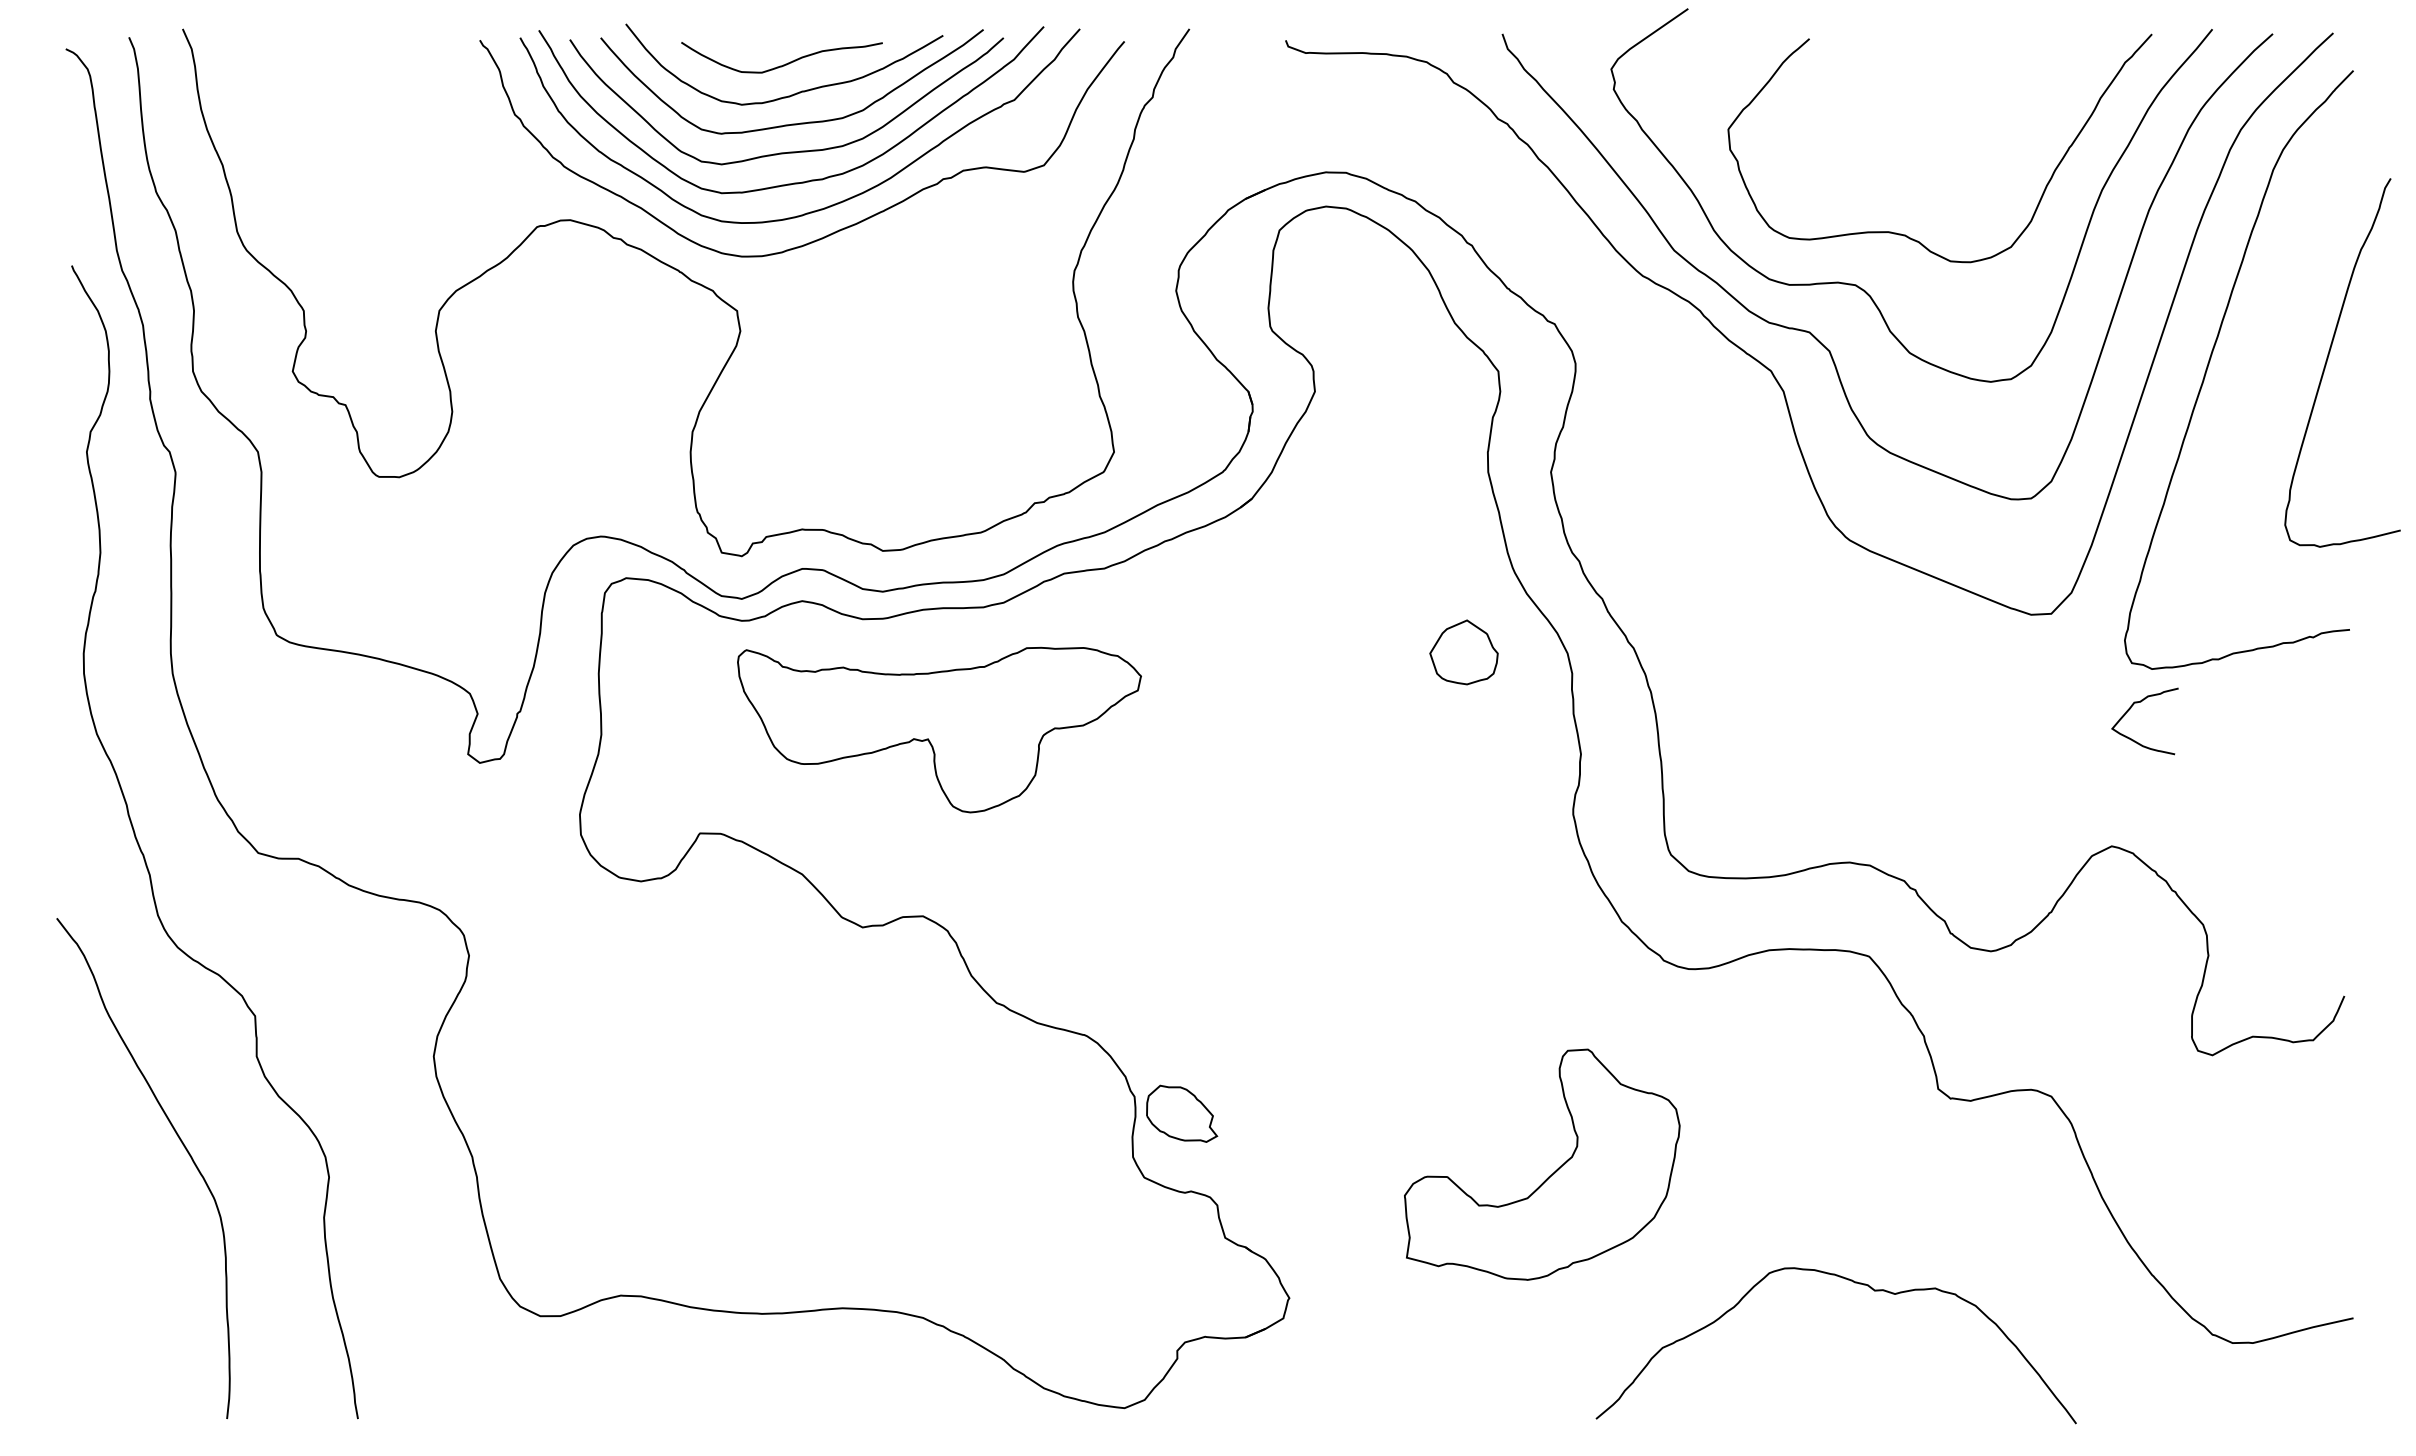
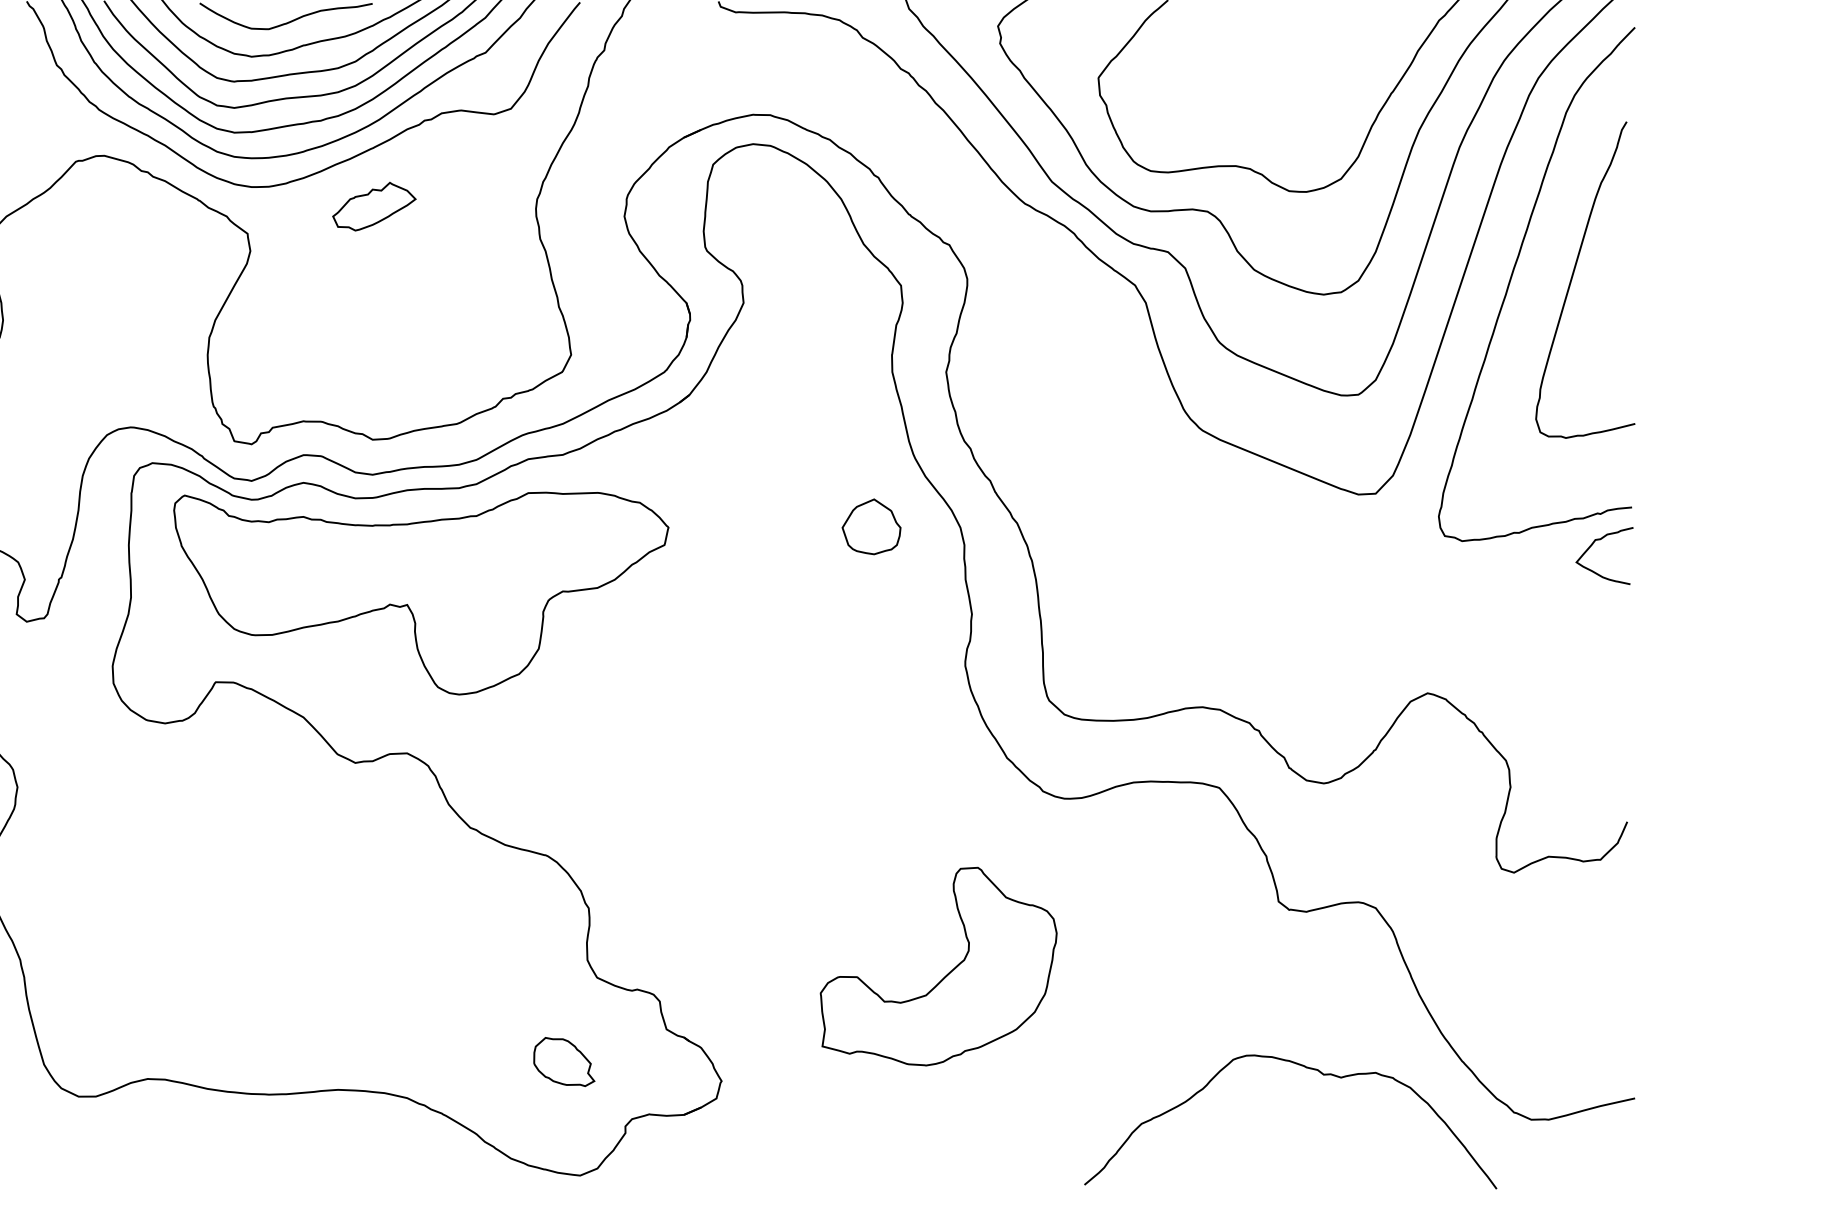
part: (884, 279) -> (374, 206), added
curve: (2328, 358) -> (1573, 276), moved
curve: (2131, 708) -> (1593, 544), moved
part: (939, 729) -> (421, 593), size x1.43
part: (1182, 1113) -> (564, 1061), moved
curve: (1855, 1283) -> (1307, 1068), moved

